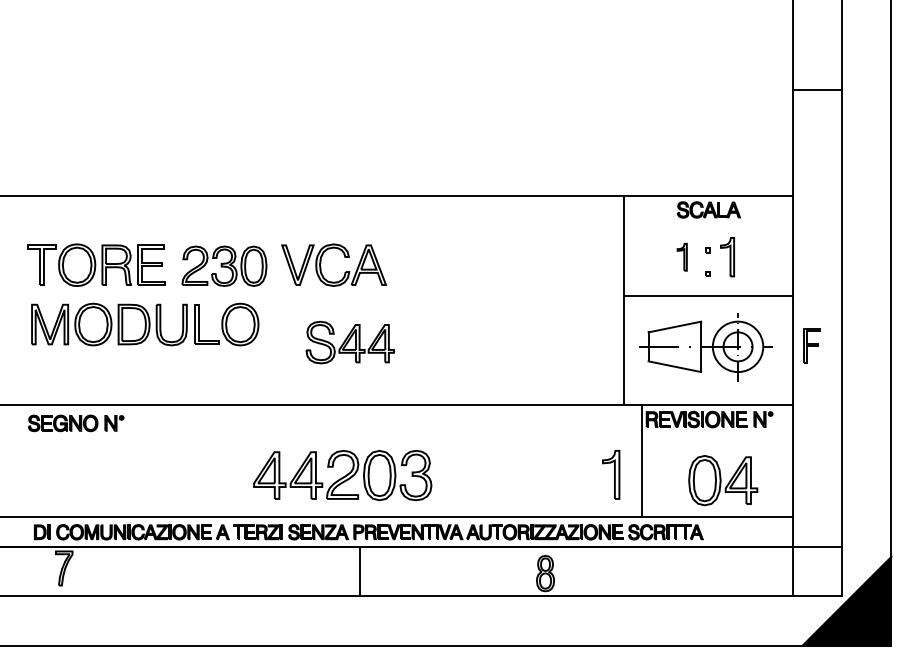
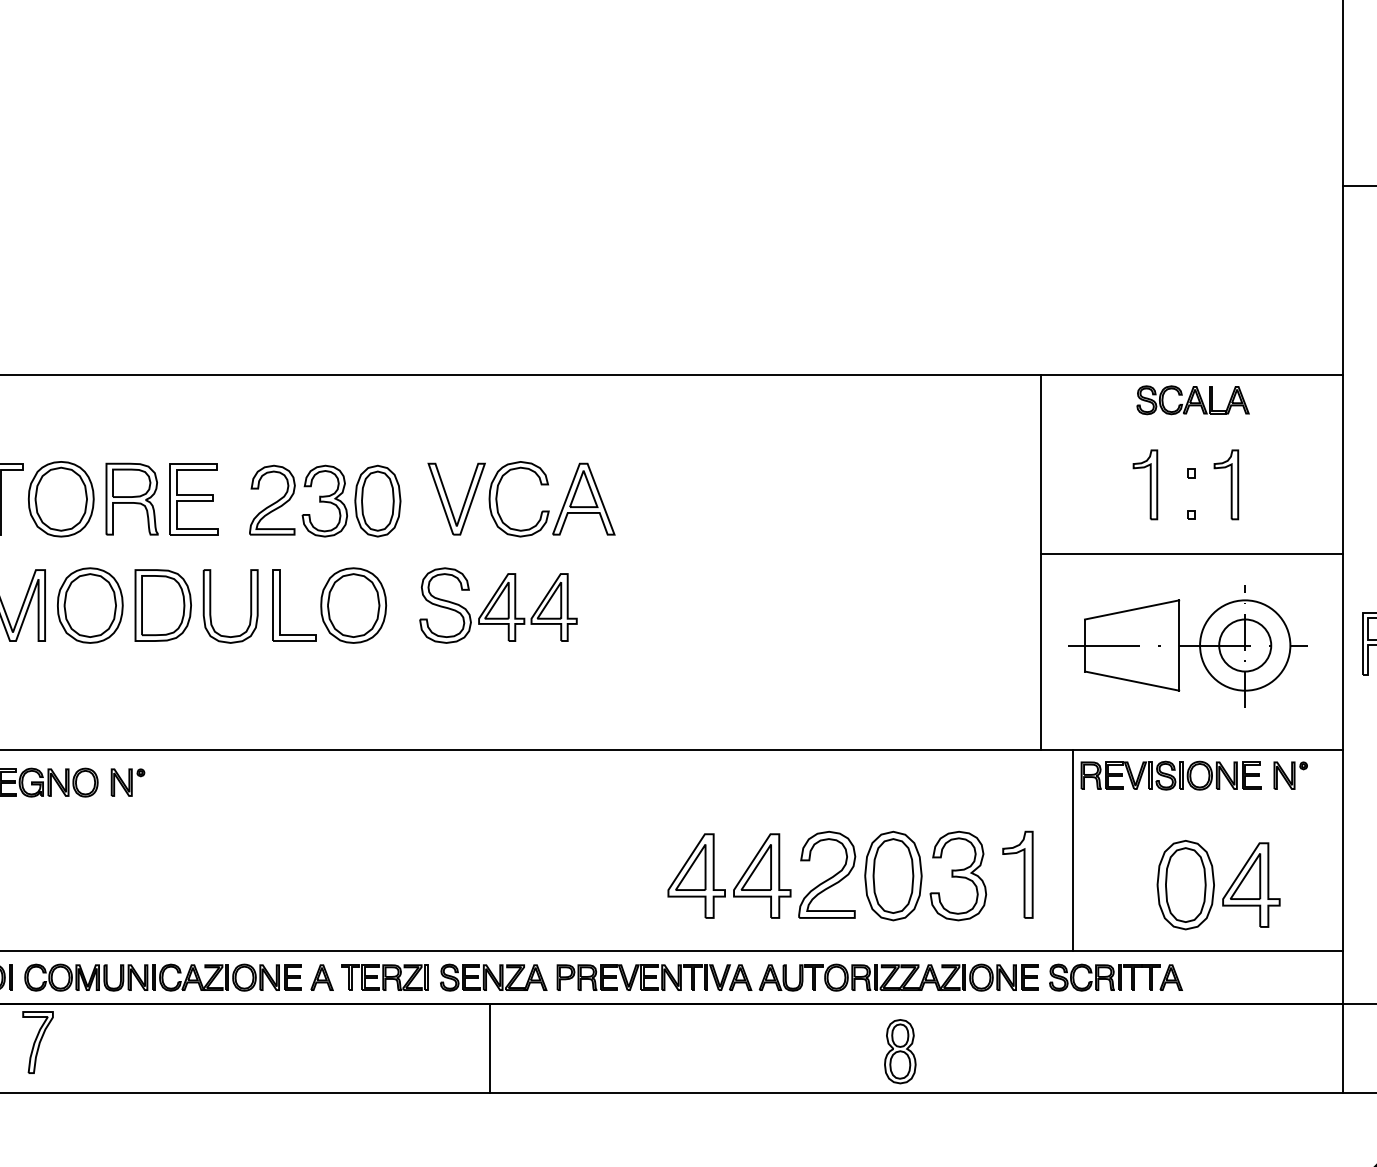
part: (681, 257) -> (1143, 485), size x1.43
part: (349, 342) -> (497, 605), moved
part: (342, 475) -> (826, 875), moved
line: (360, 571) -> (490, 1047), moved

